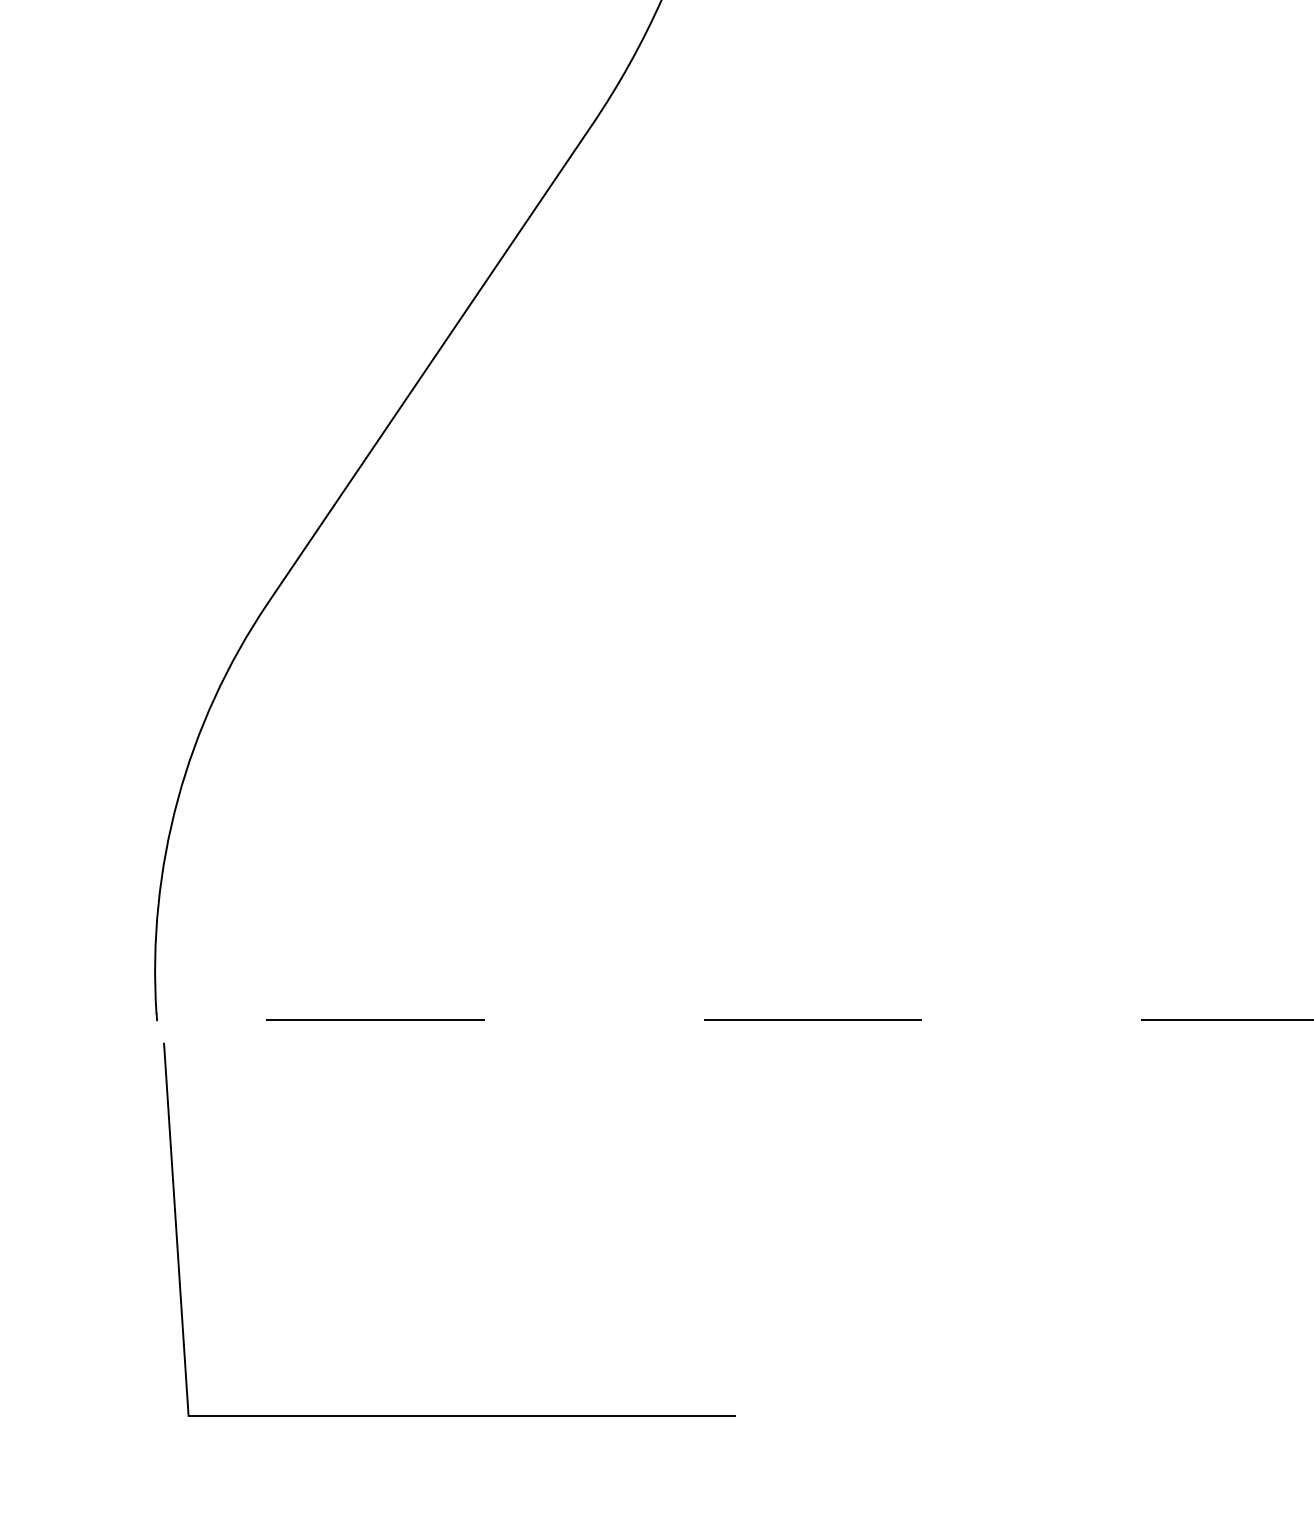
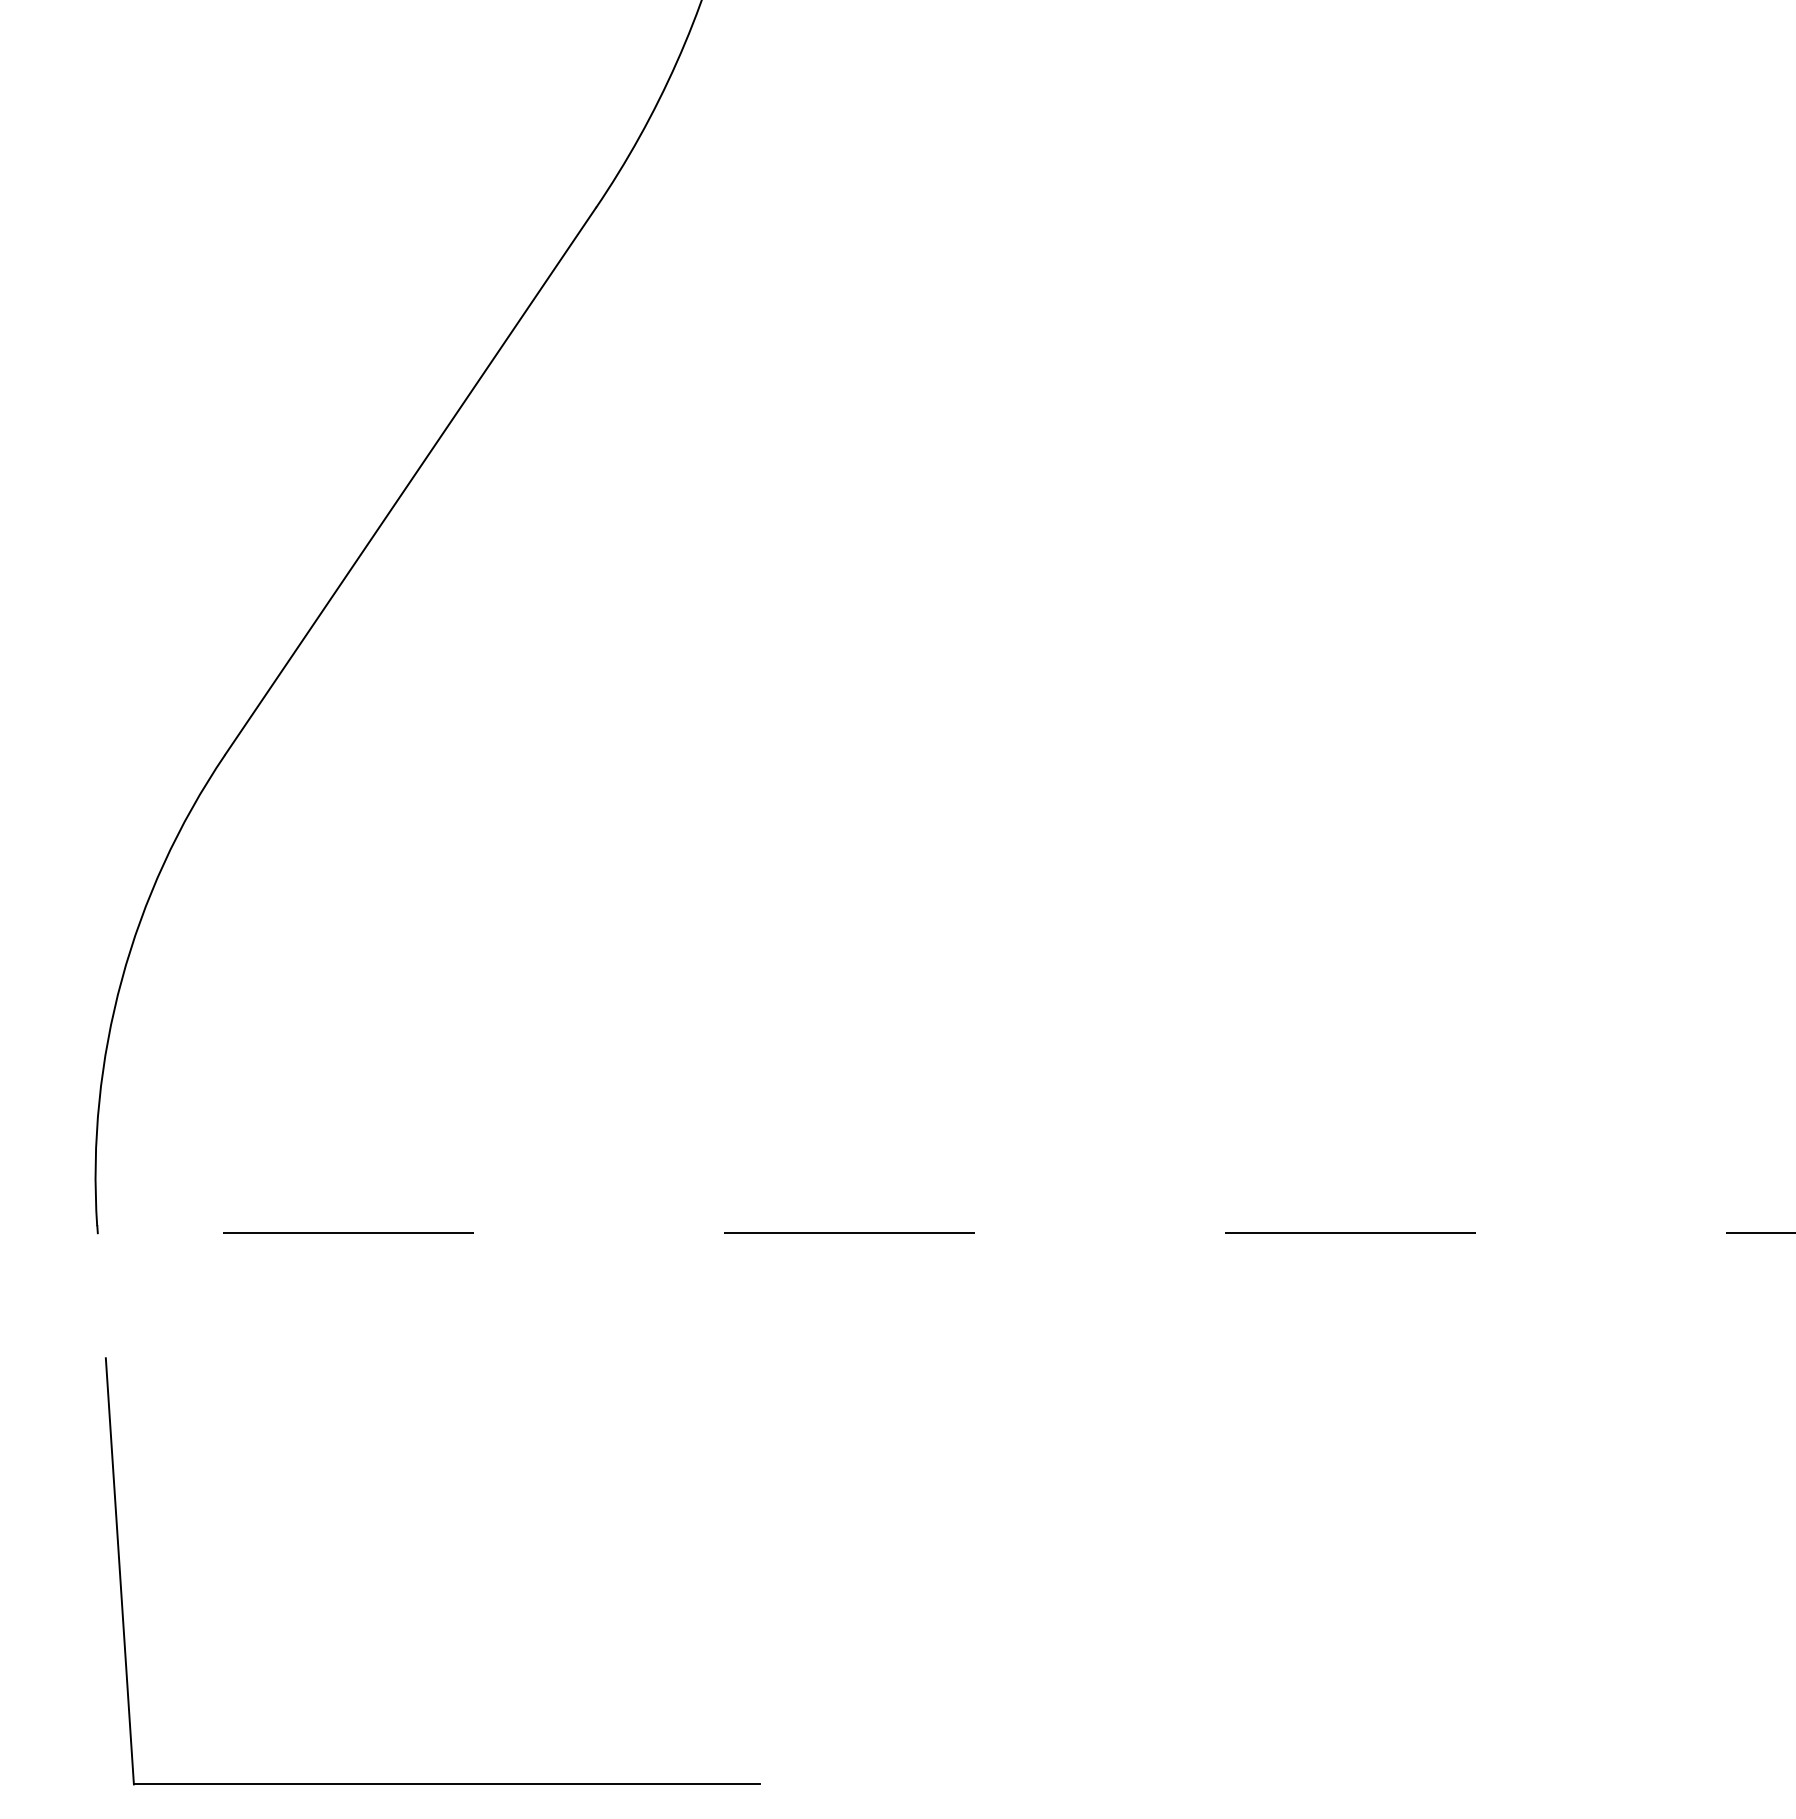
part: (449, 1414) -> (432, 1783), moved

